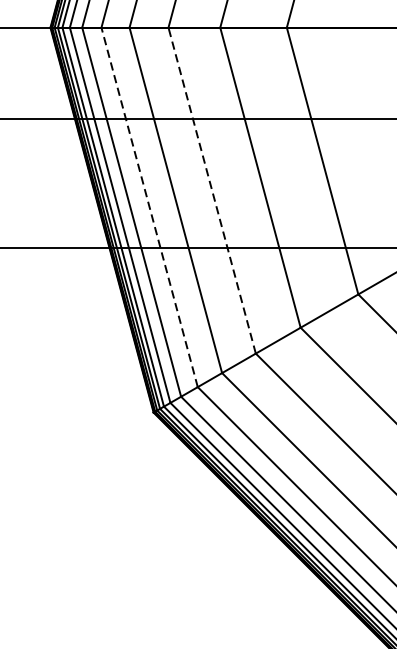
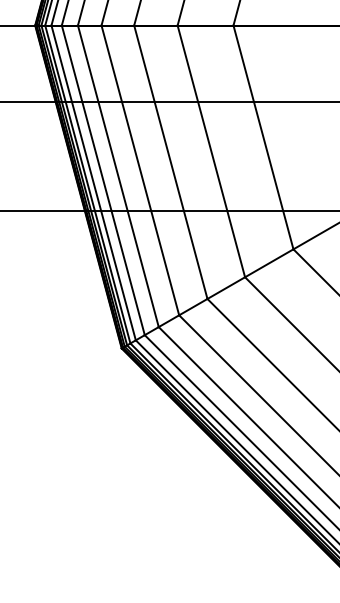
line: (211, 190) -> (170, 162), dashed -> solid
line: (149, 206) -> (118, 175), dashed -> solid

